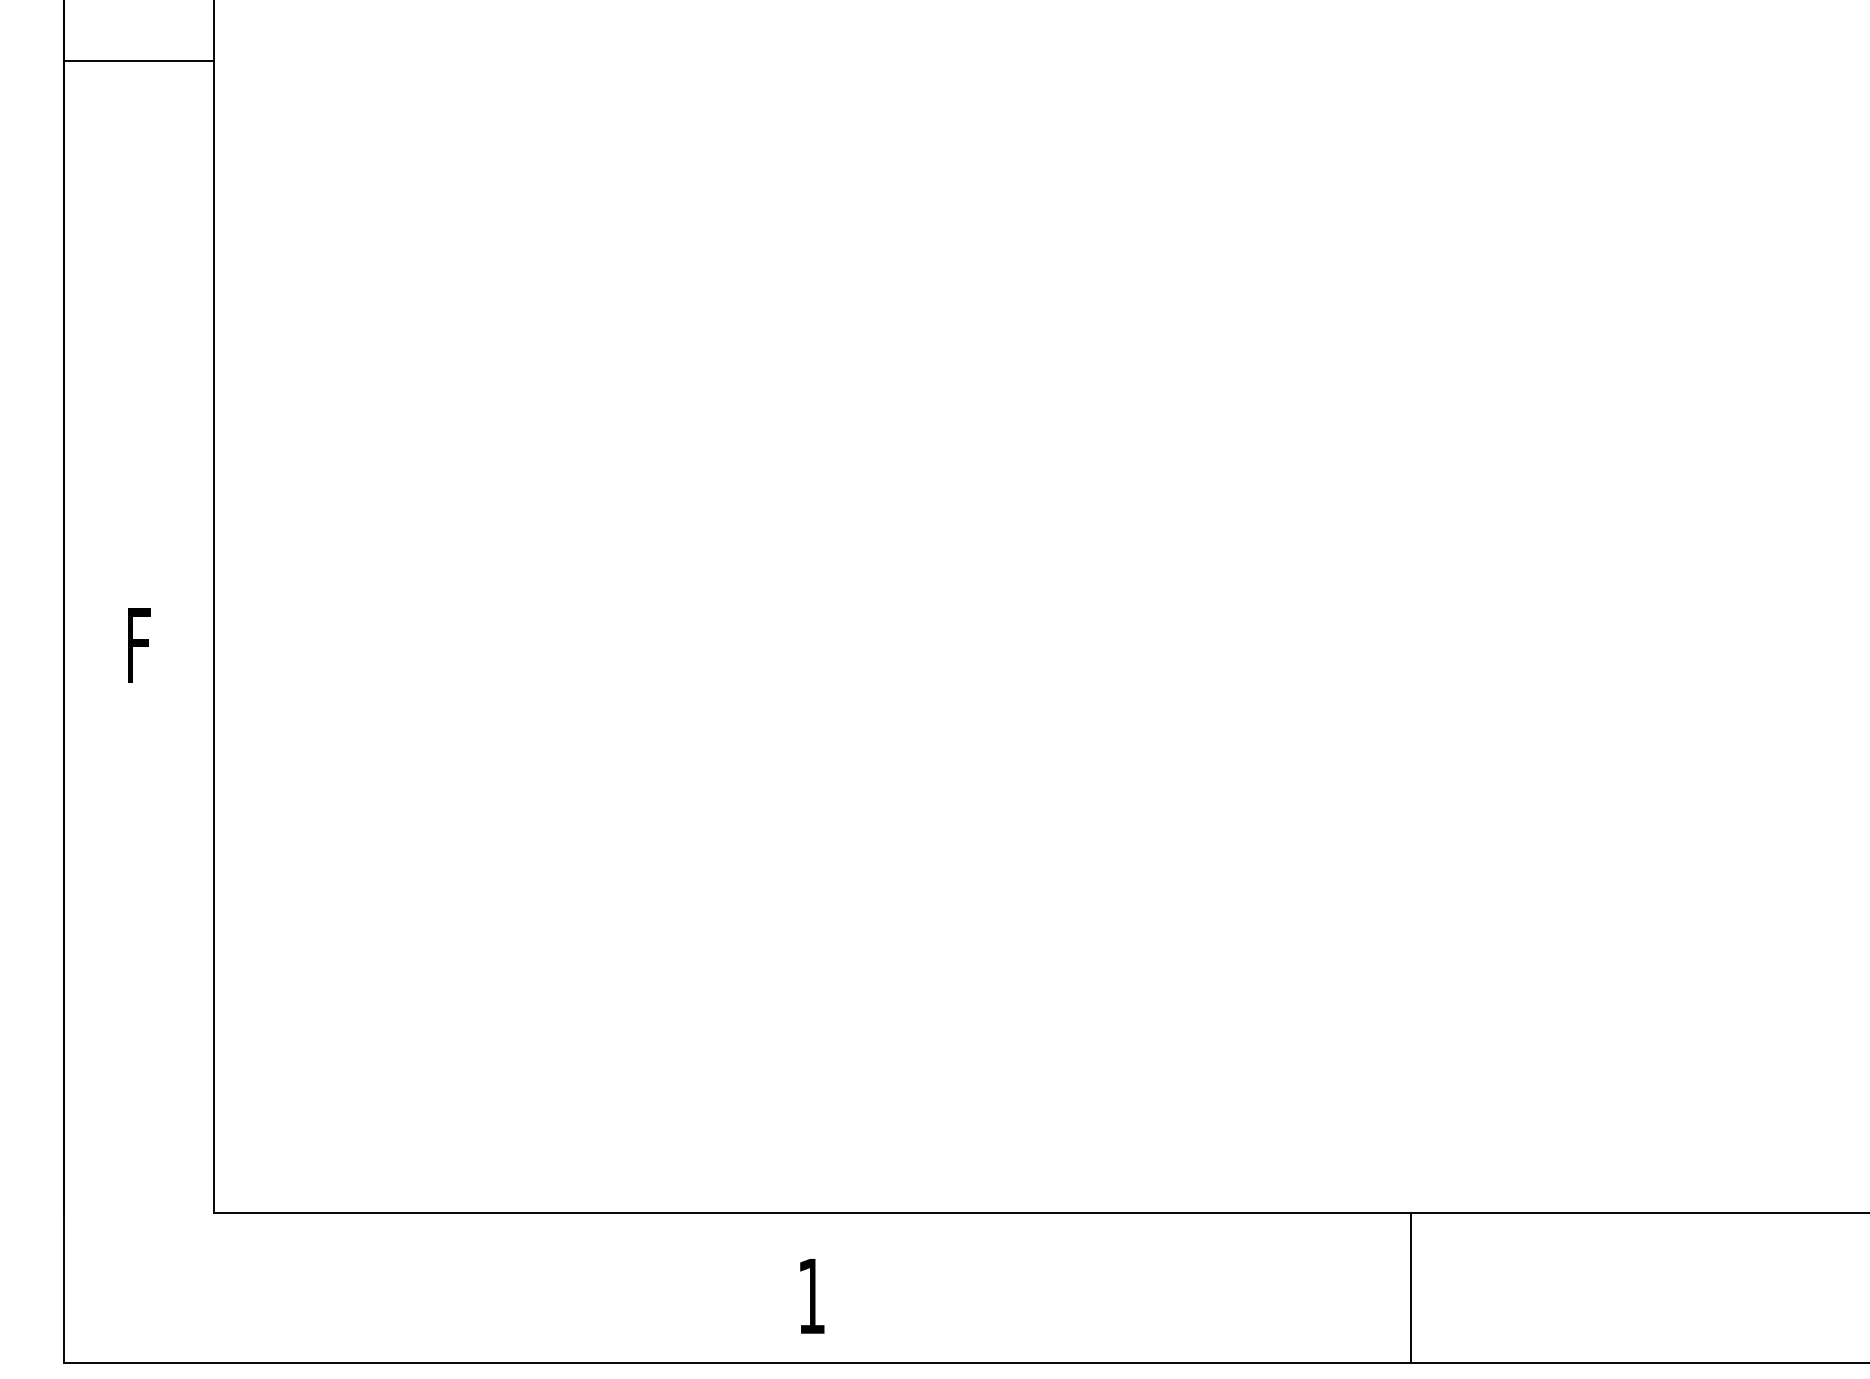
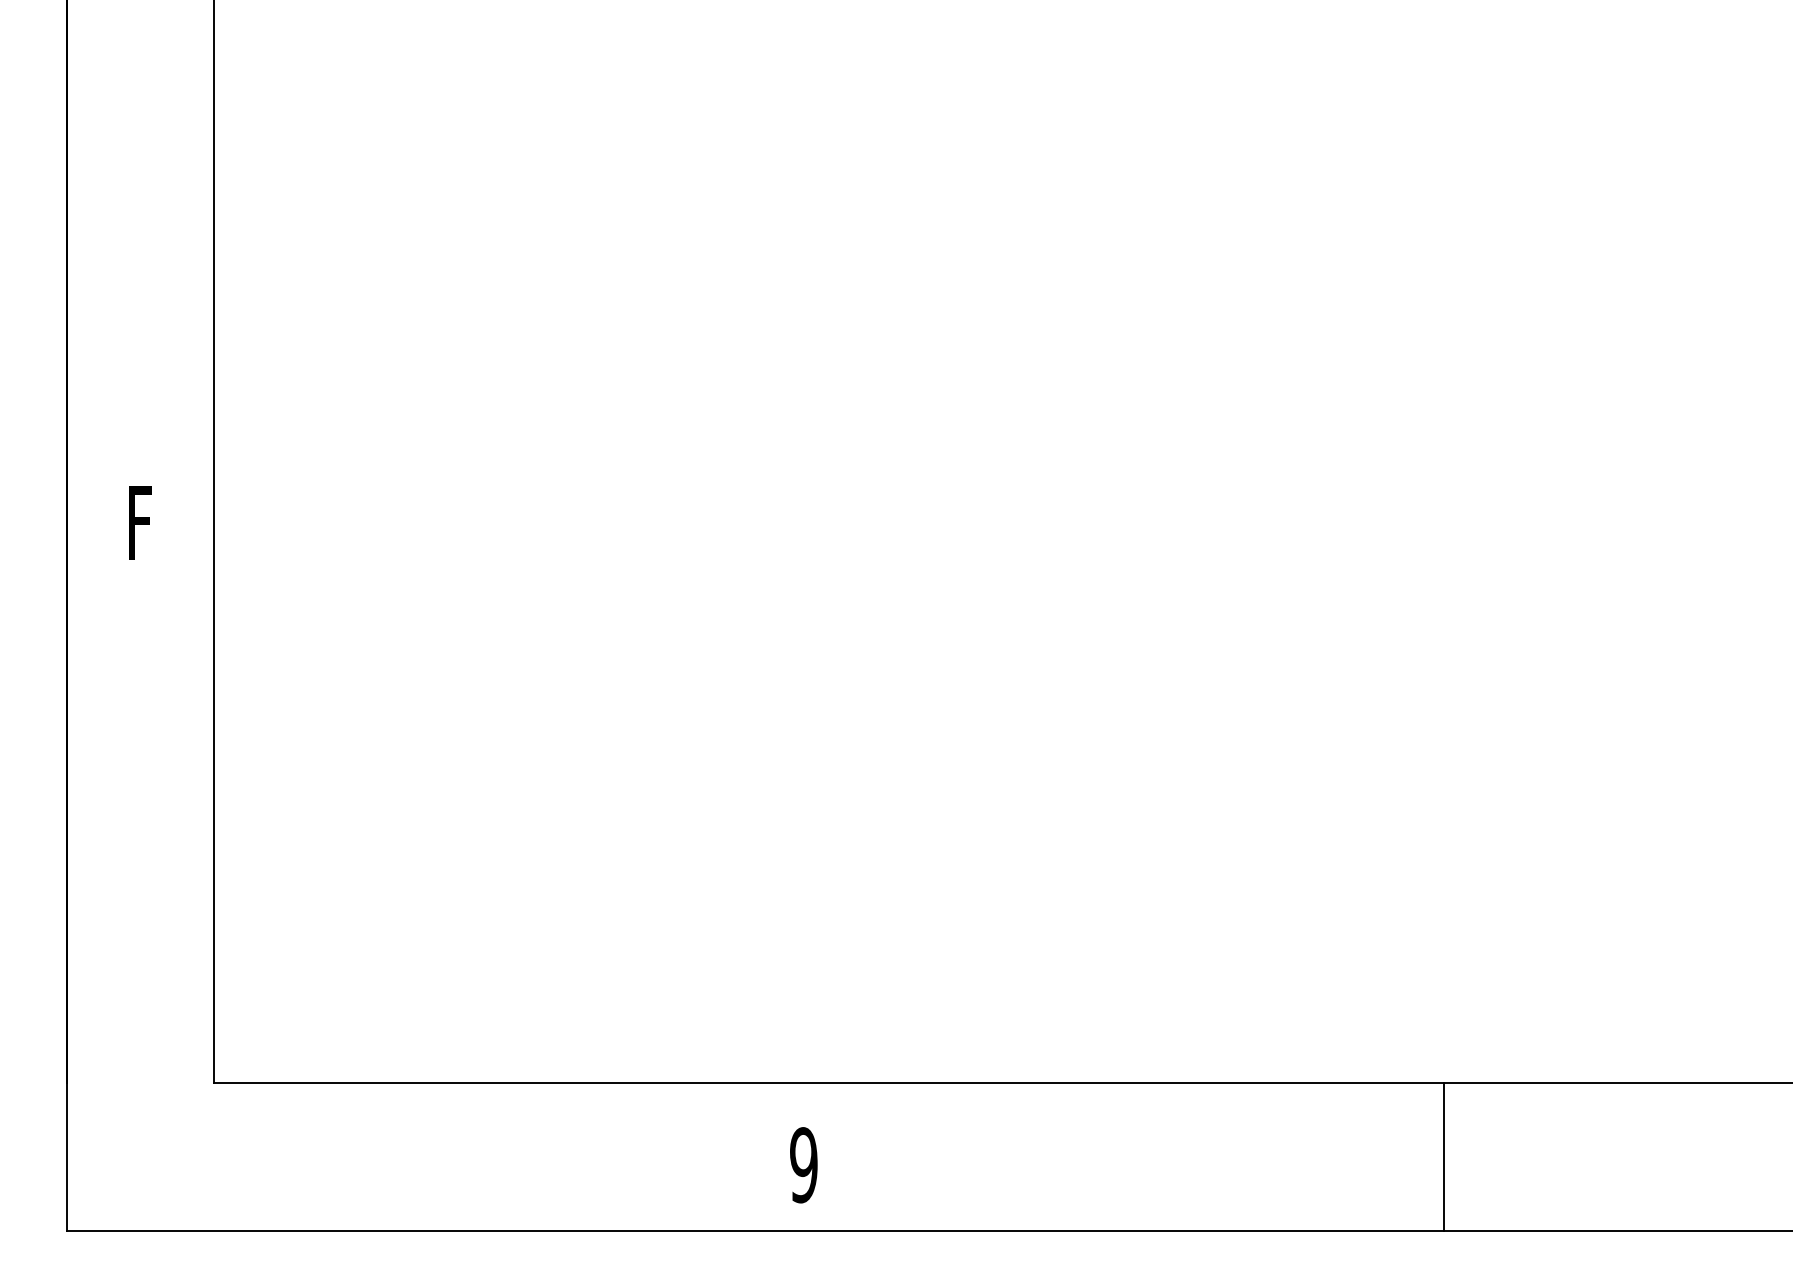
line: (1410, 1287) -> (1444, 1156), moved
text: (811, 1296) -> (803, 1165), 1 -> 9

